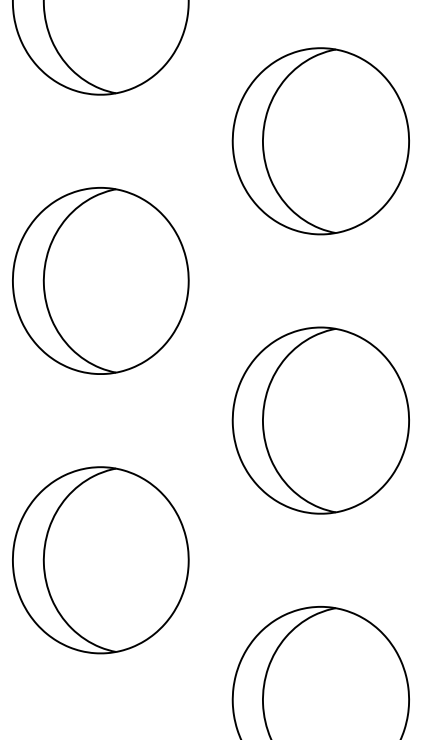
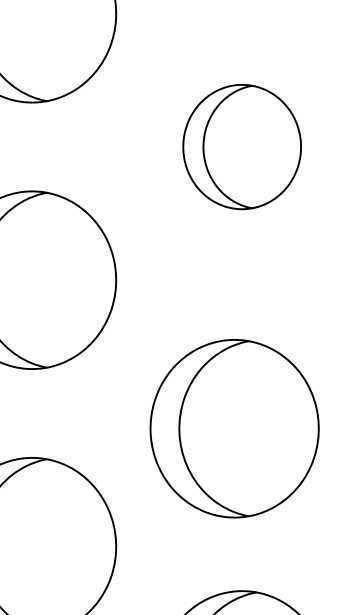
part: (320, 141) -> (241, 147), size x0.7
part: (320, 420) -> (234, 428), moved

